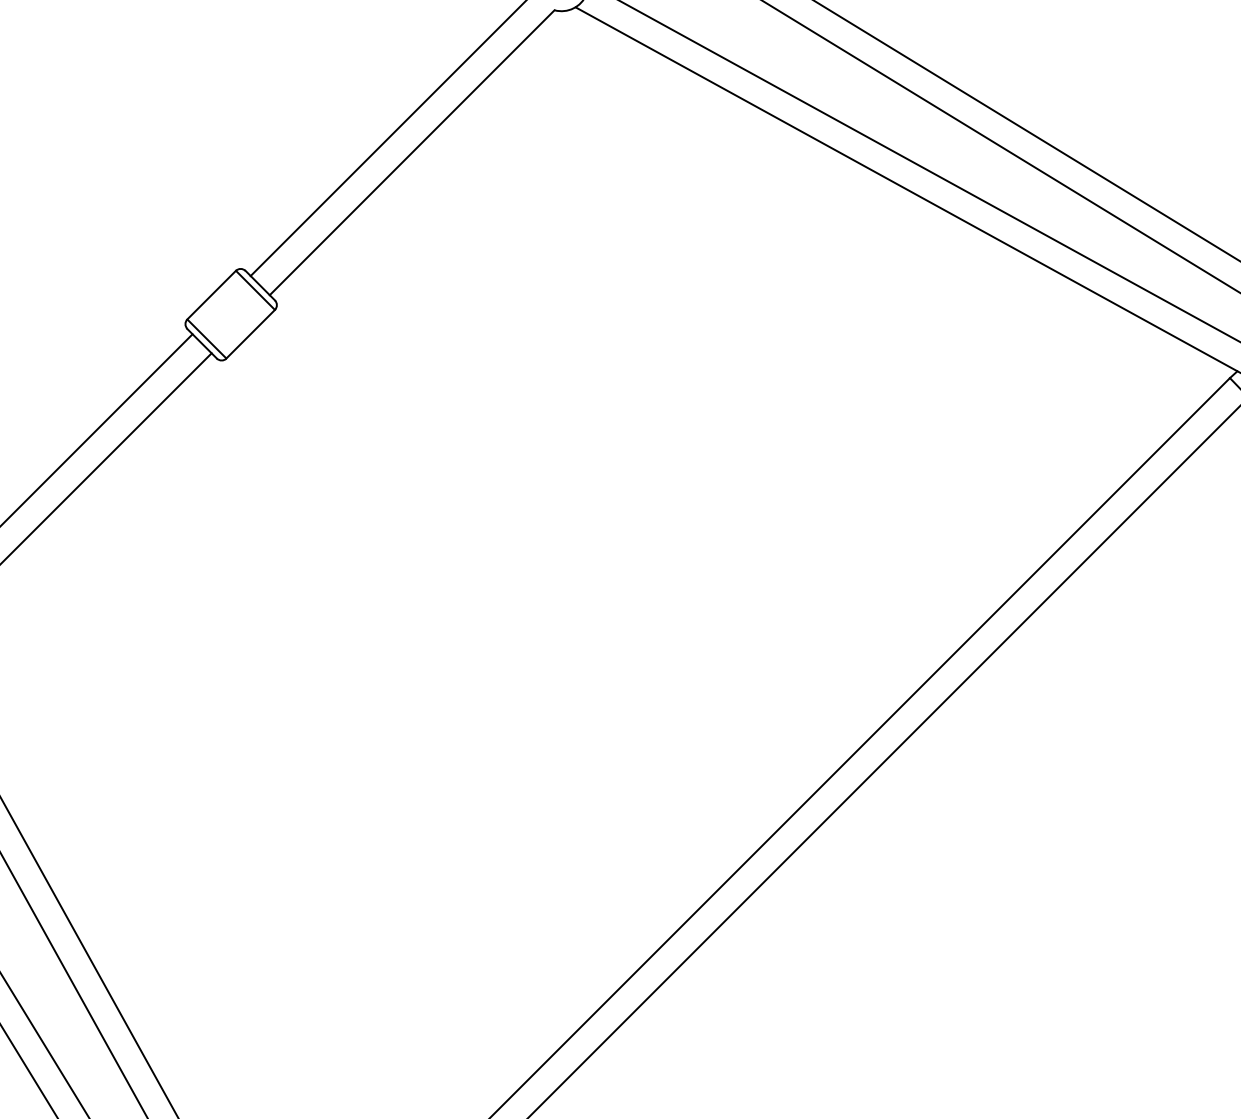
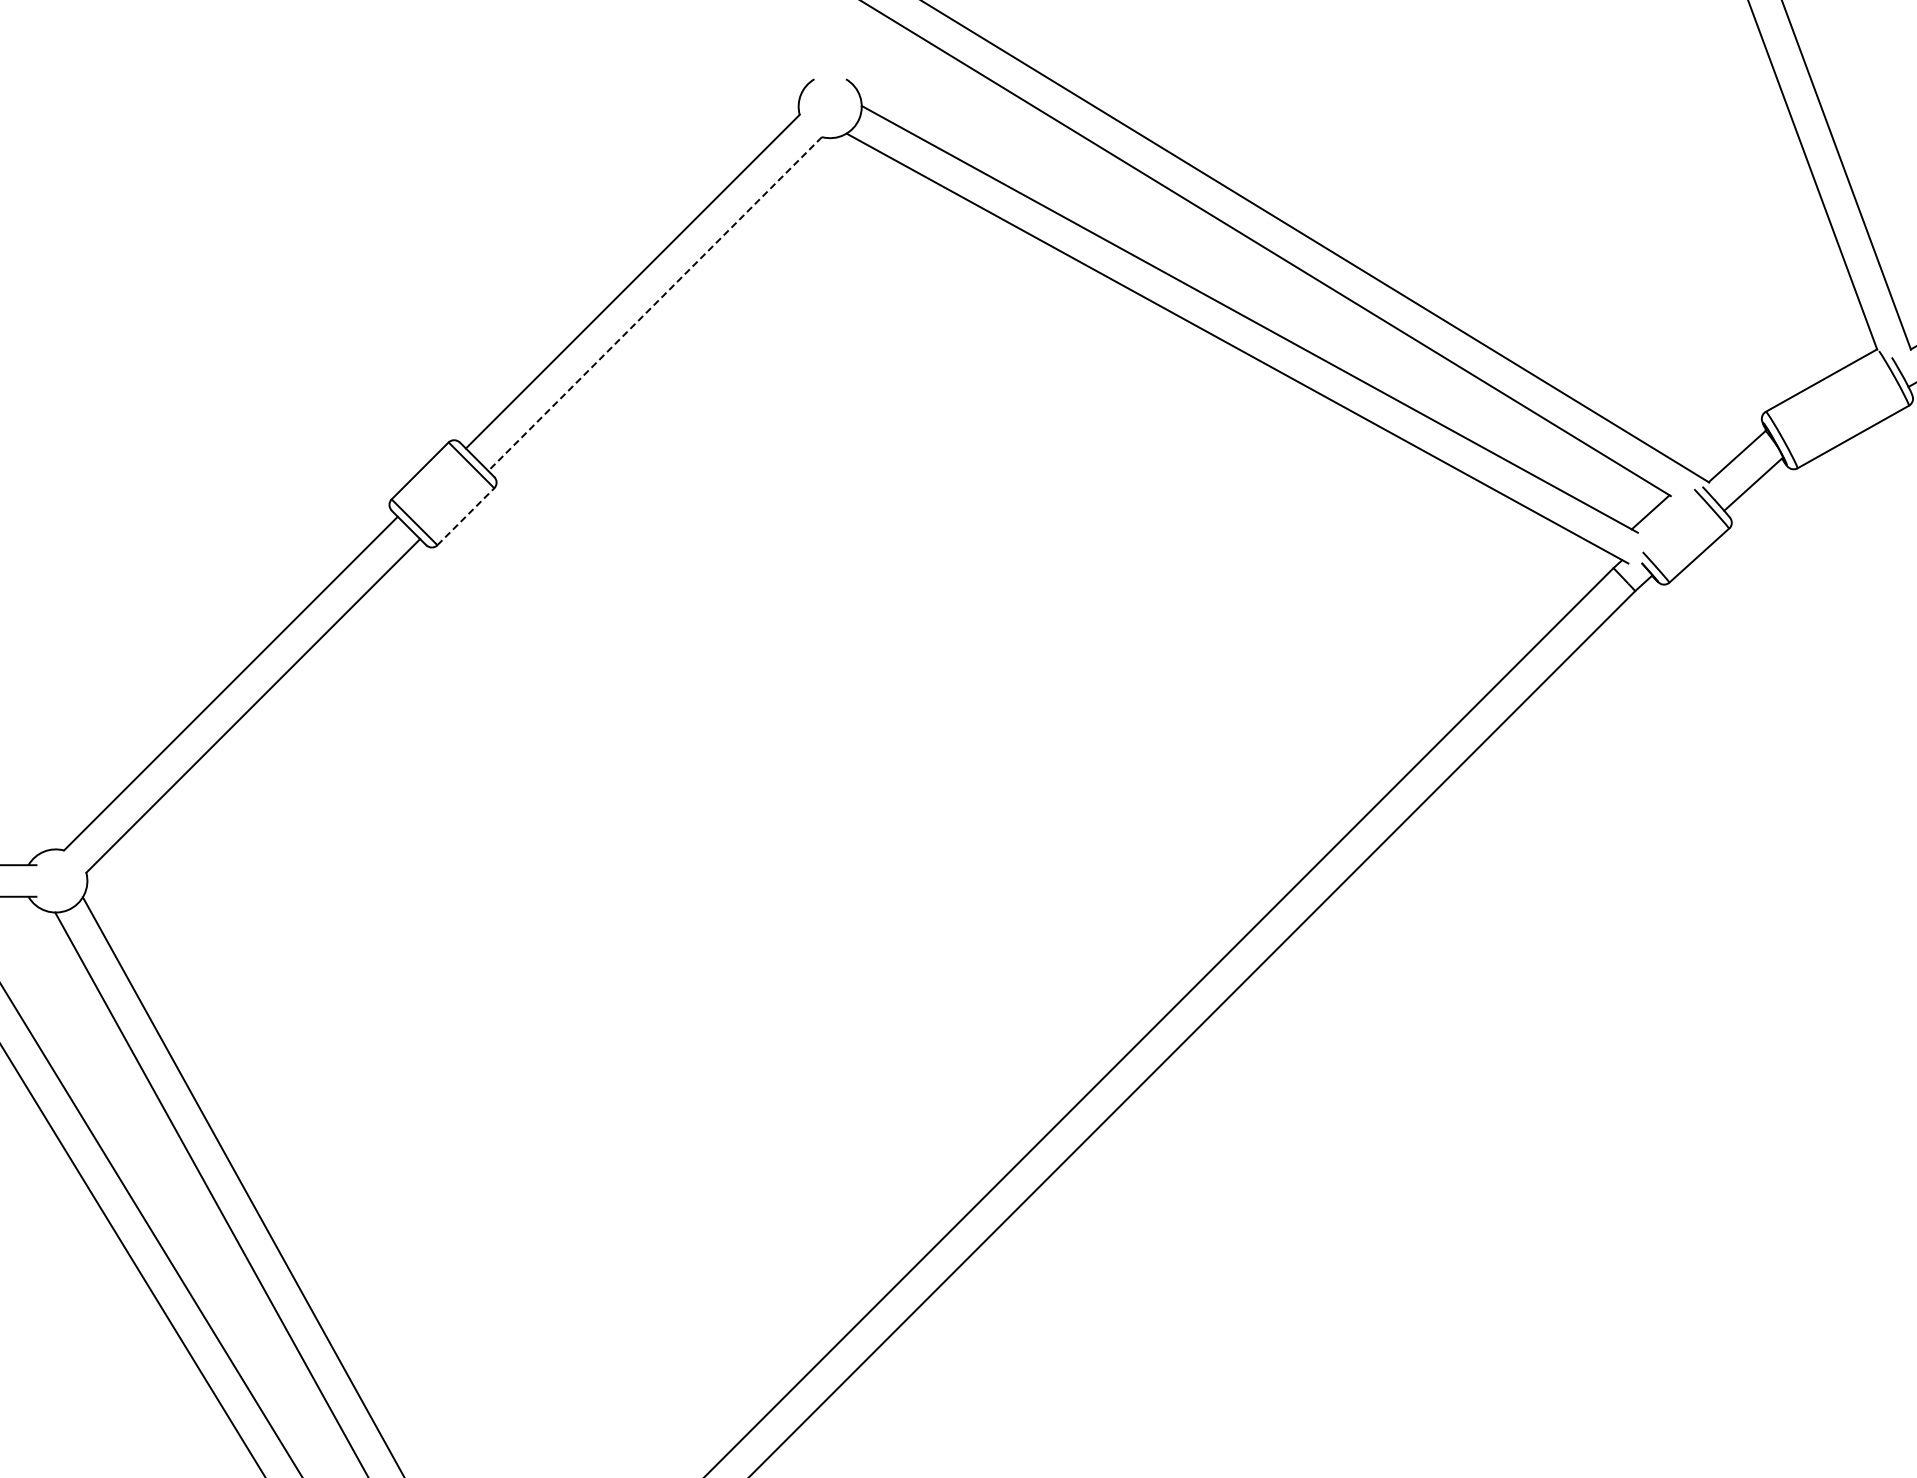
line: (411, 153) -> (654, 304), solid -> dashed
line: (251, 334) -> (466, 516), solid -> dashed

